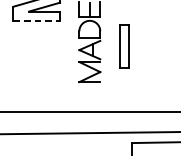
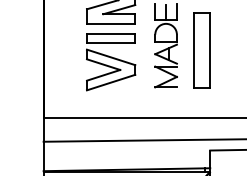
line: (37, 20) -> (111, 23), dashed -> solid
part: (123, 46) -> (201, 50), size x1.67
part: (37, 58) -> (111, 62), added

